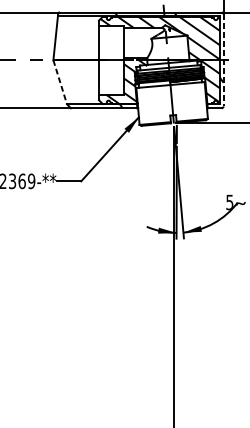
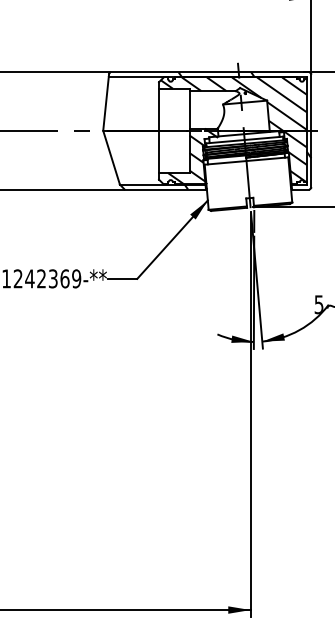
line: (223, 60) -> (311, 131), dashed -> solid
line: (60, 82) -> (111, 158), dashed -> solid

